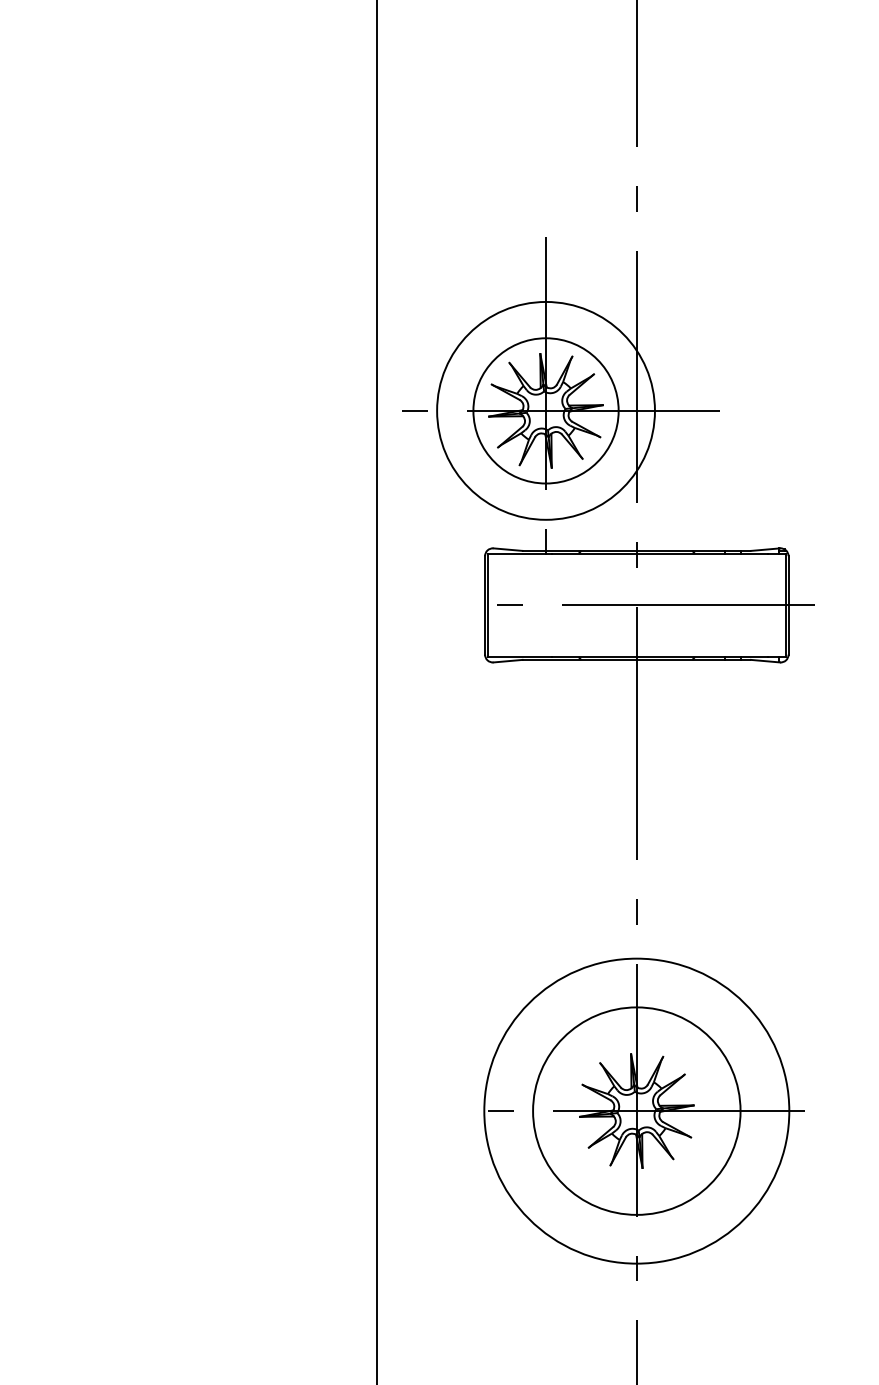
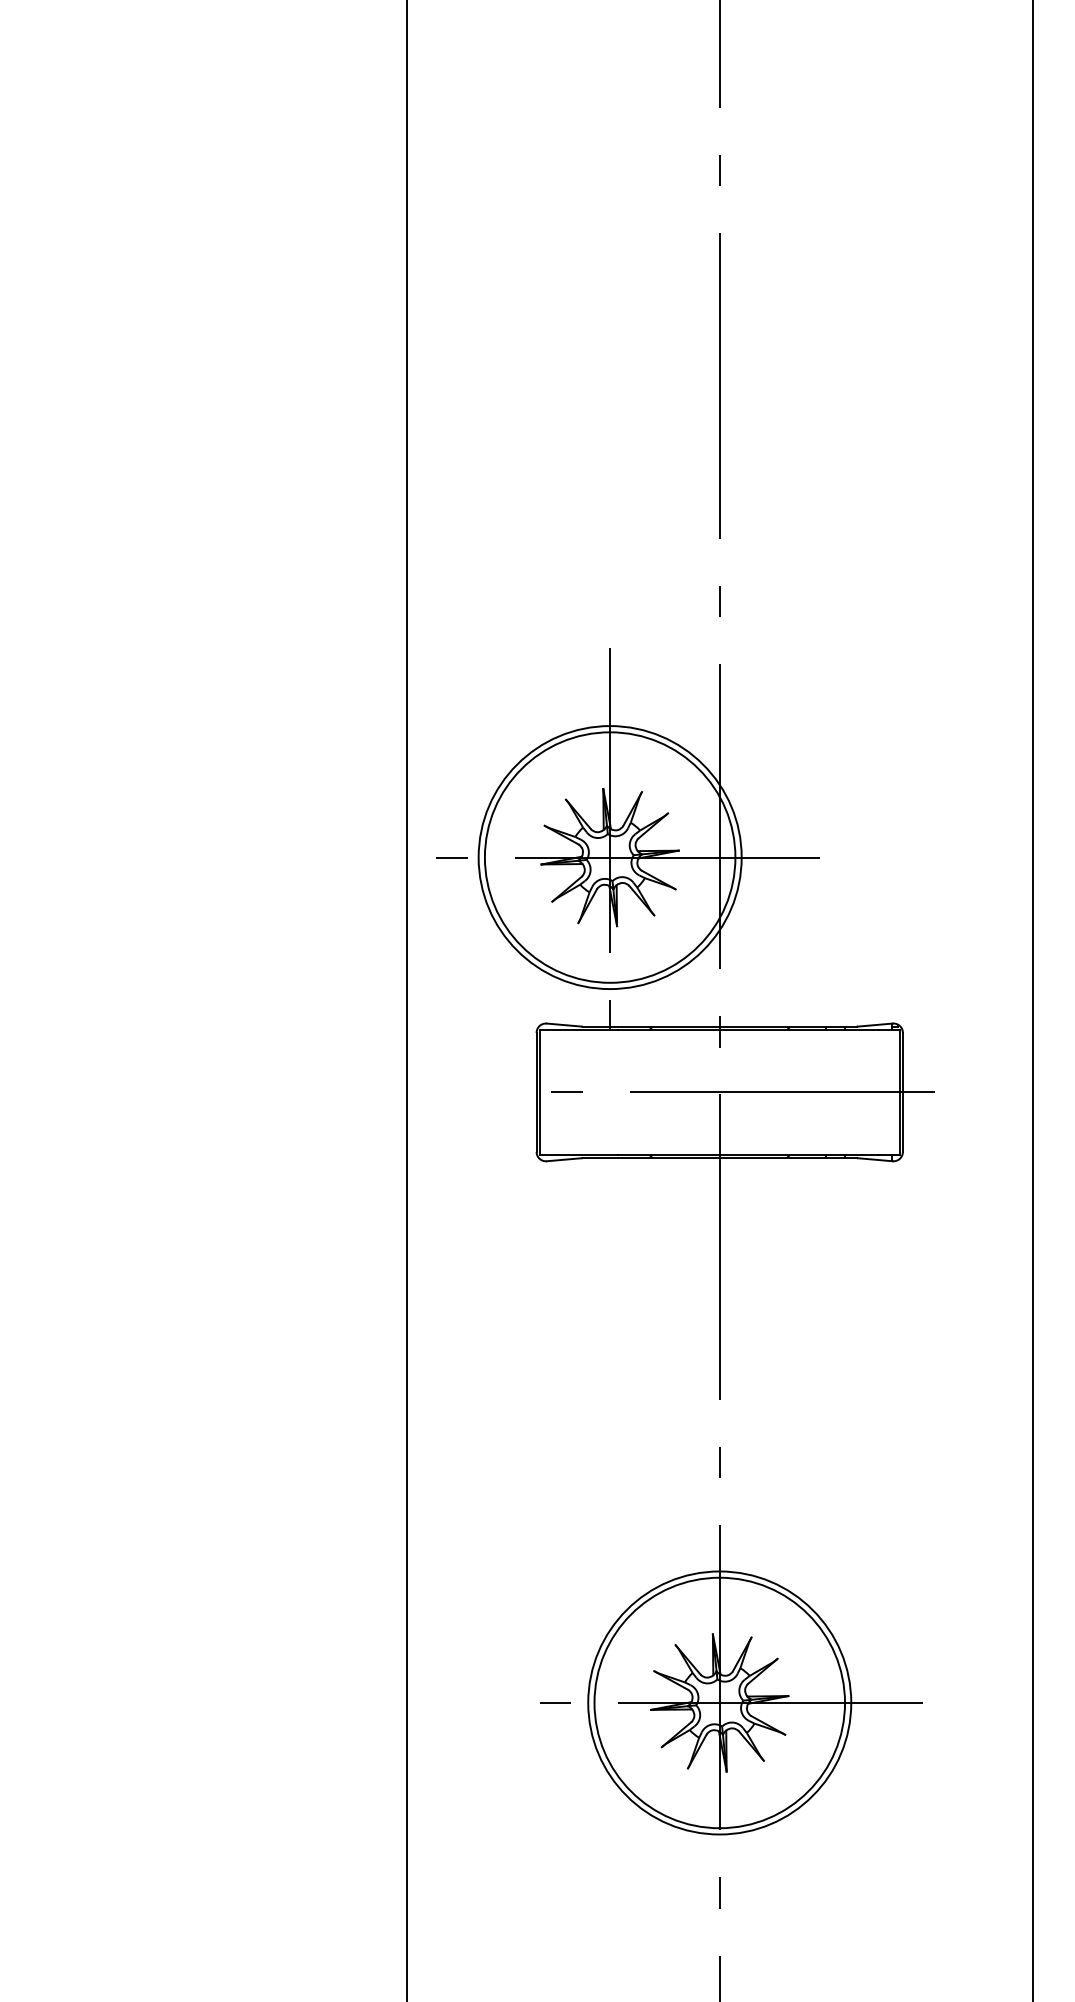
circle: (545, 410) -> (609, 857), size x1.43
circle: (636, 1110) -> (719, 1702), size x0.71

